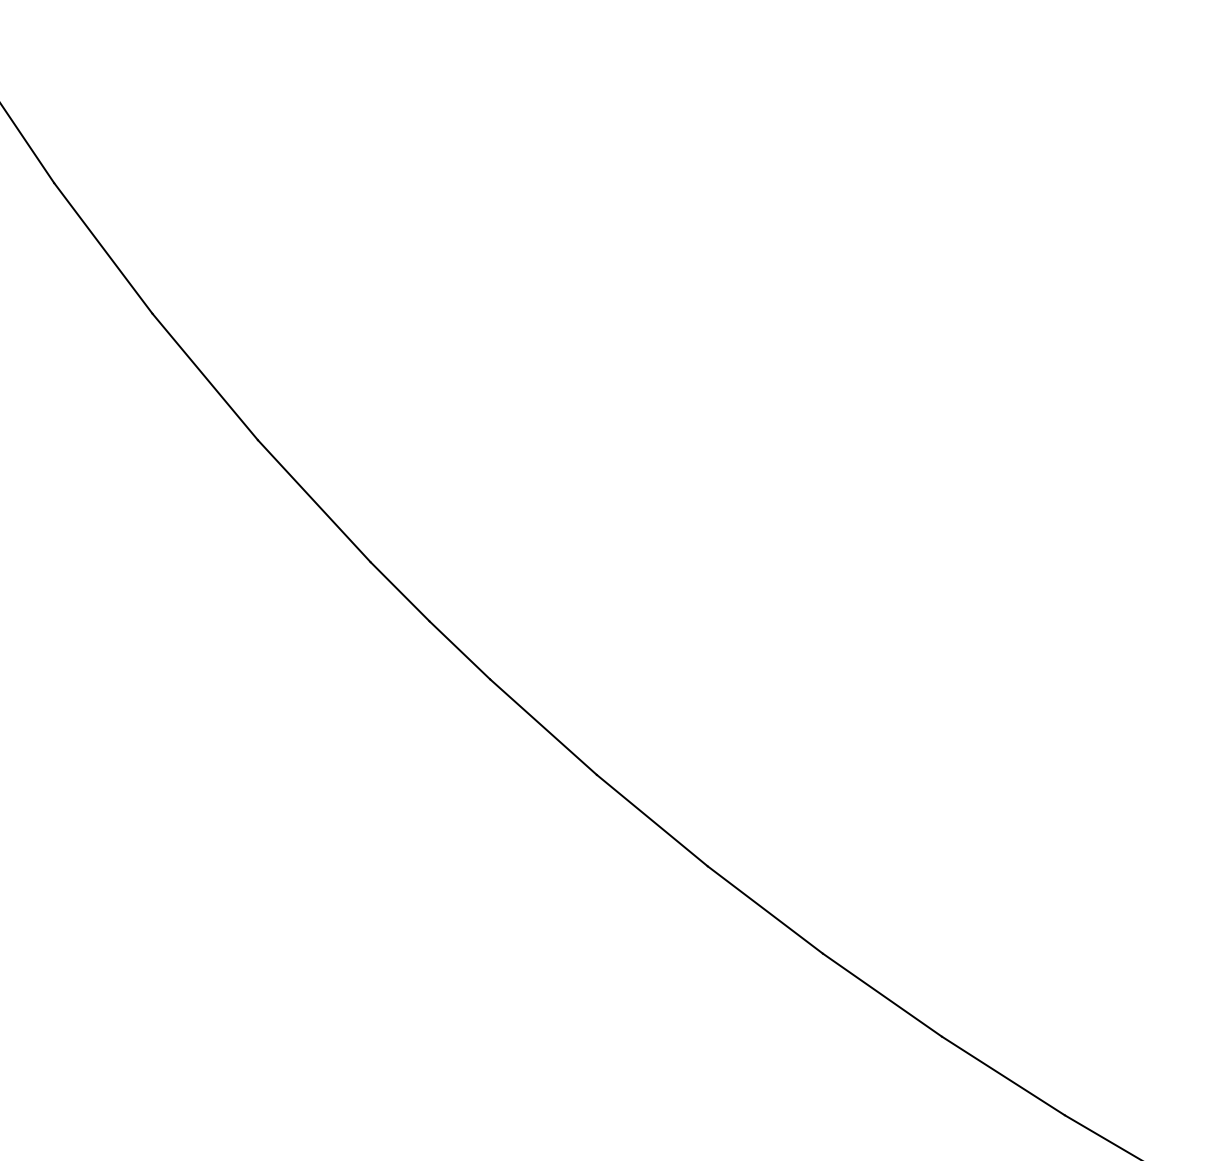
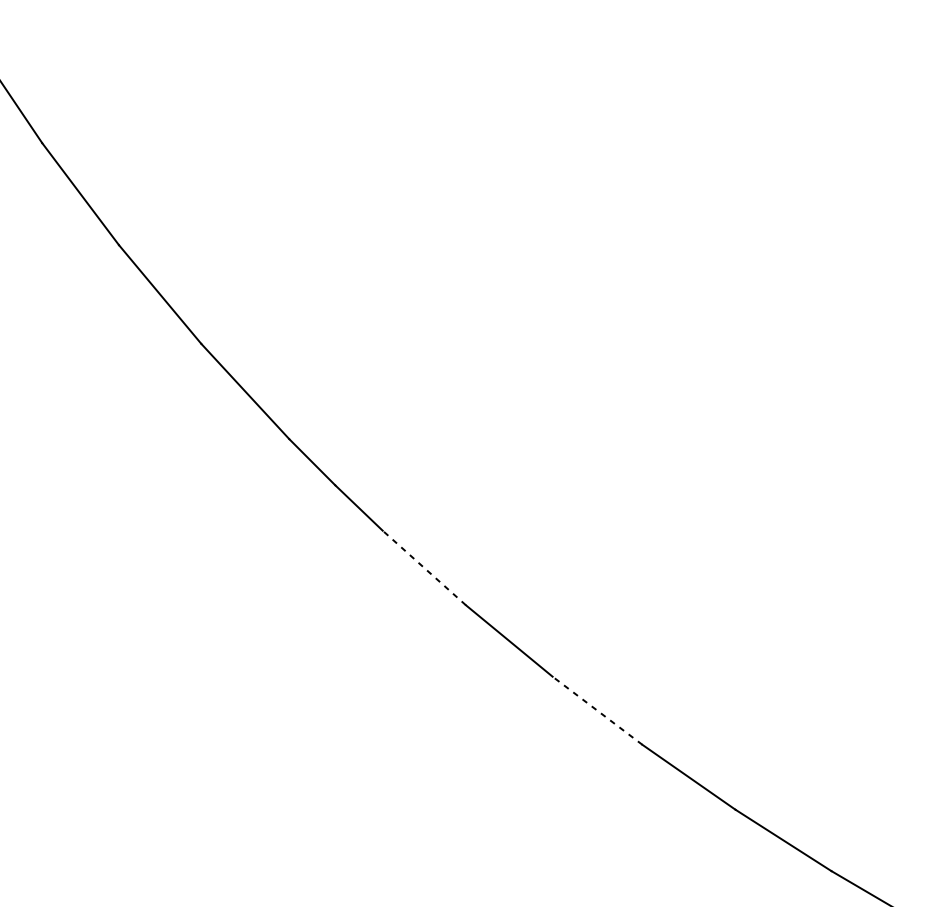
line: (543, 727) -> (424, 568), solid -> dashed
line: (764, 909) -> (596, 710), solid -> dashed

